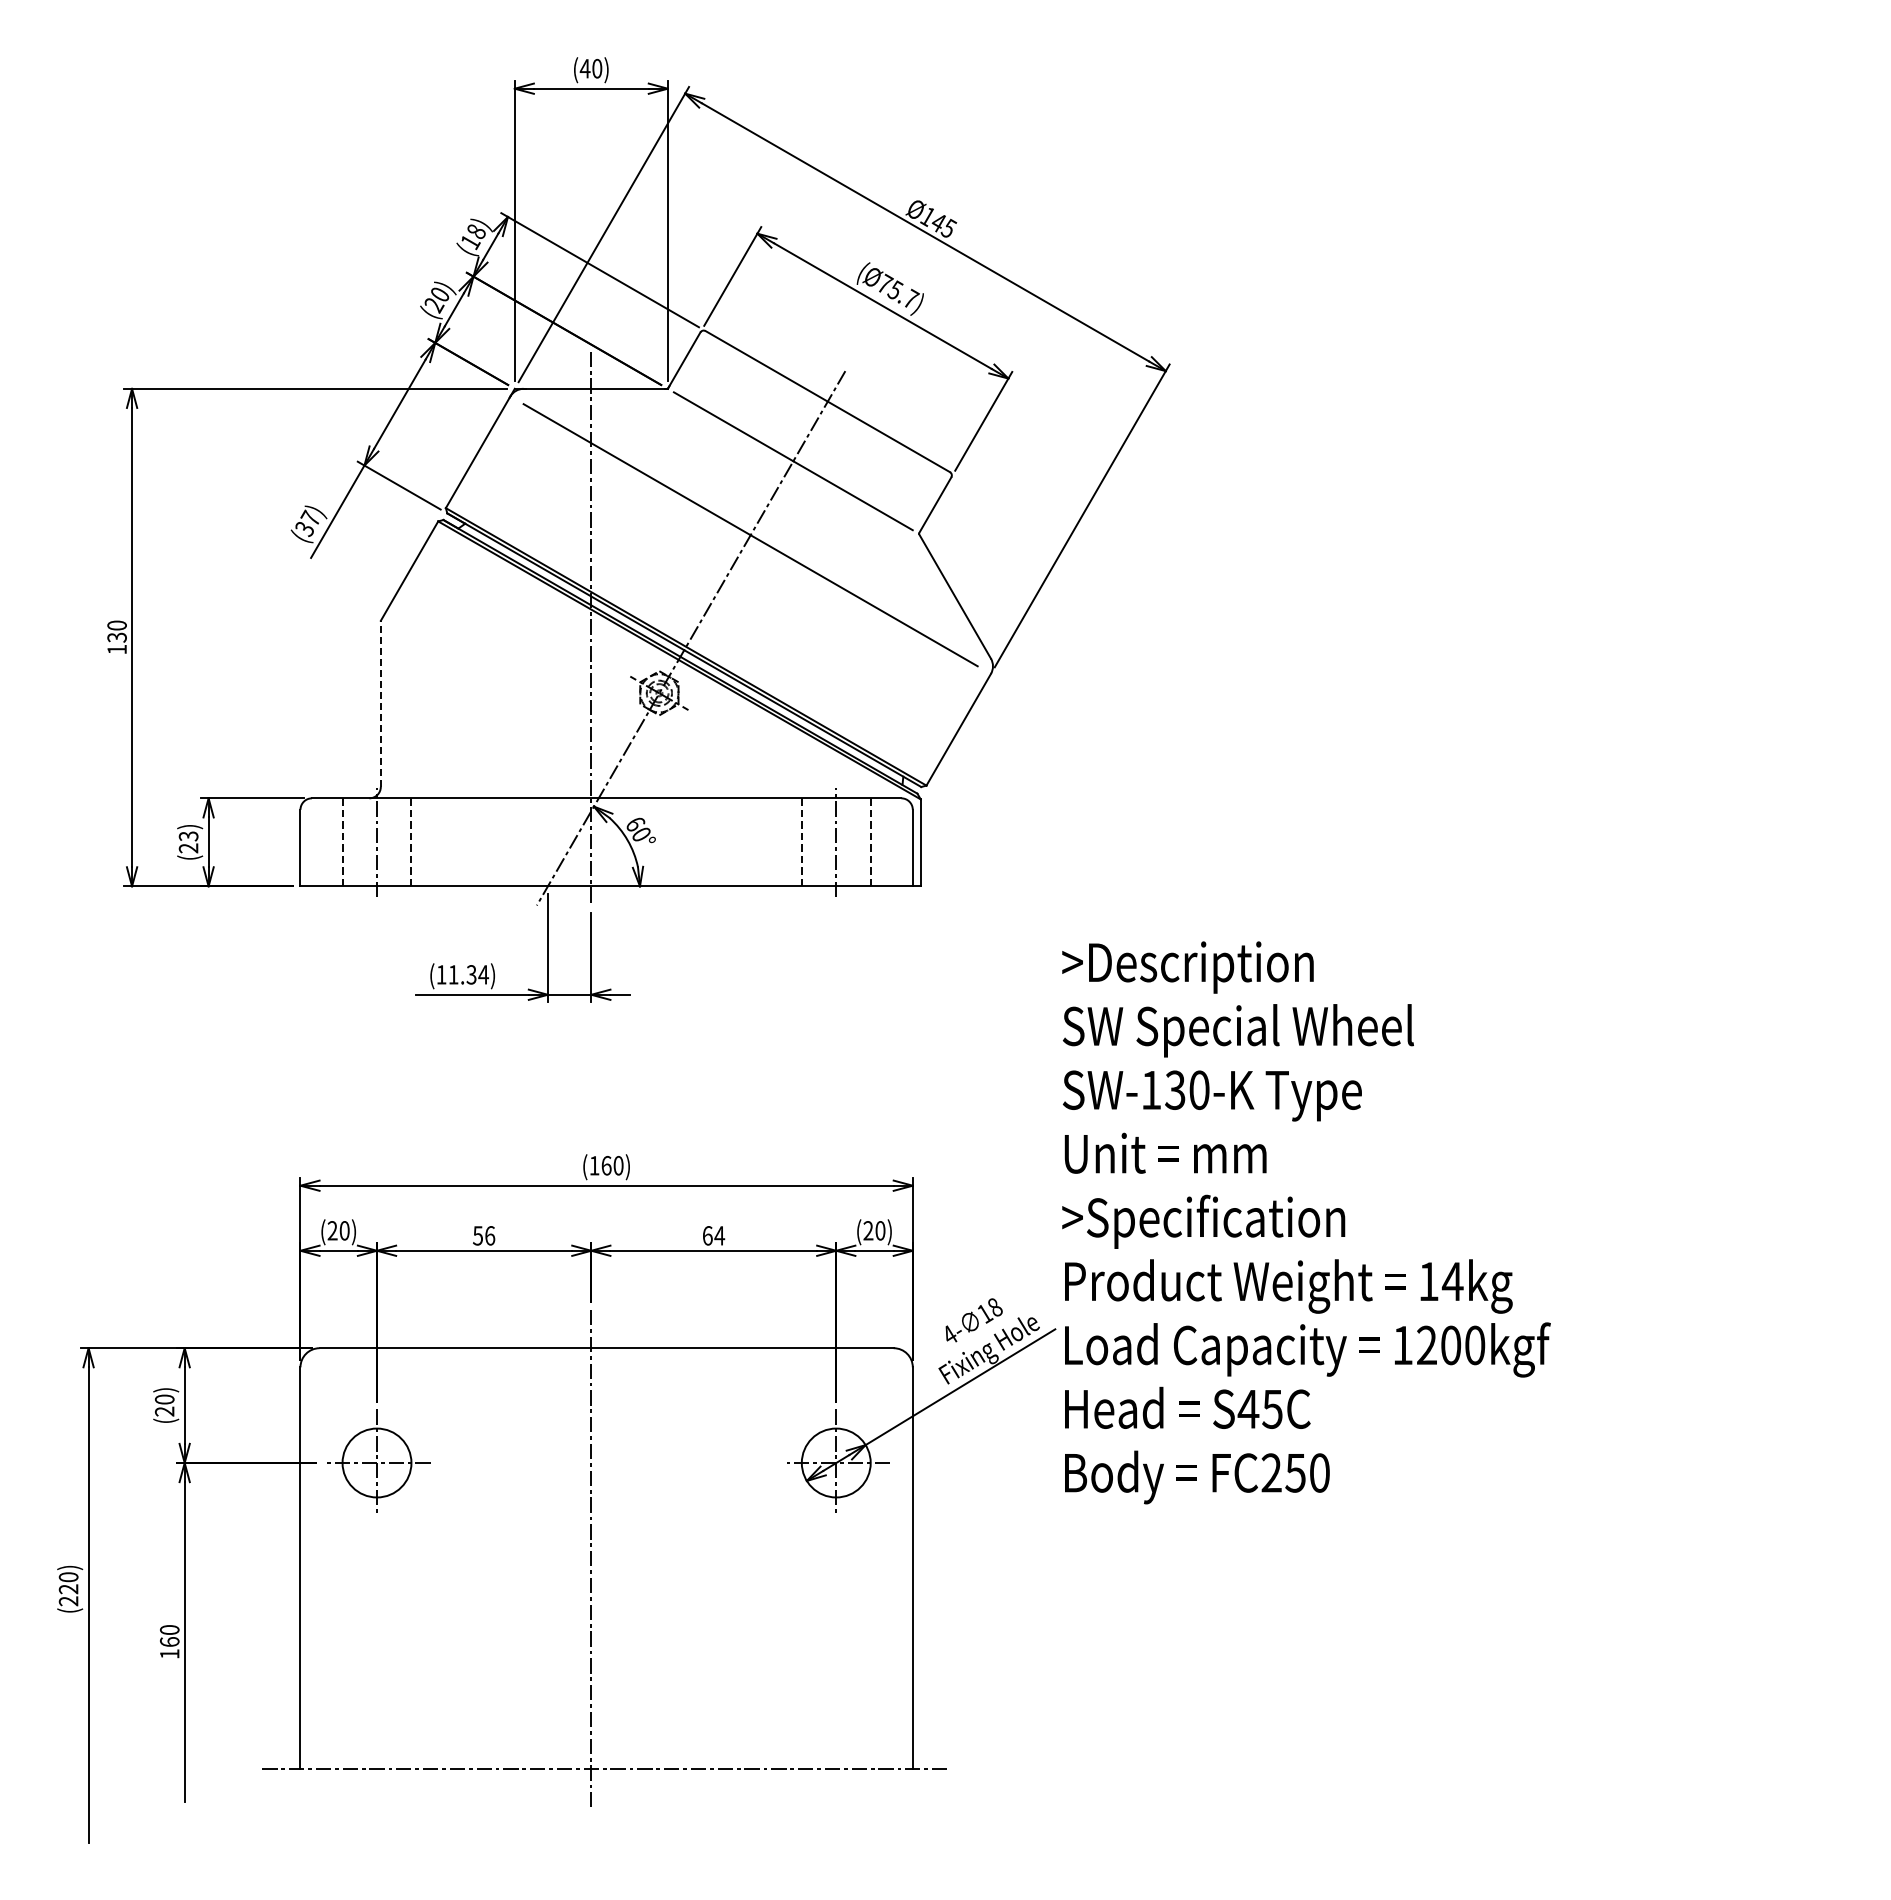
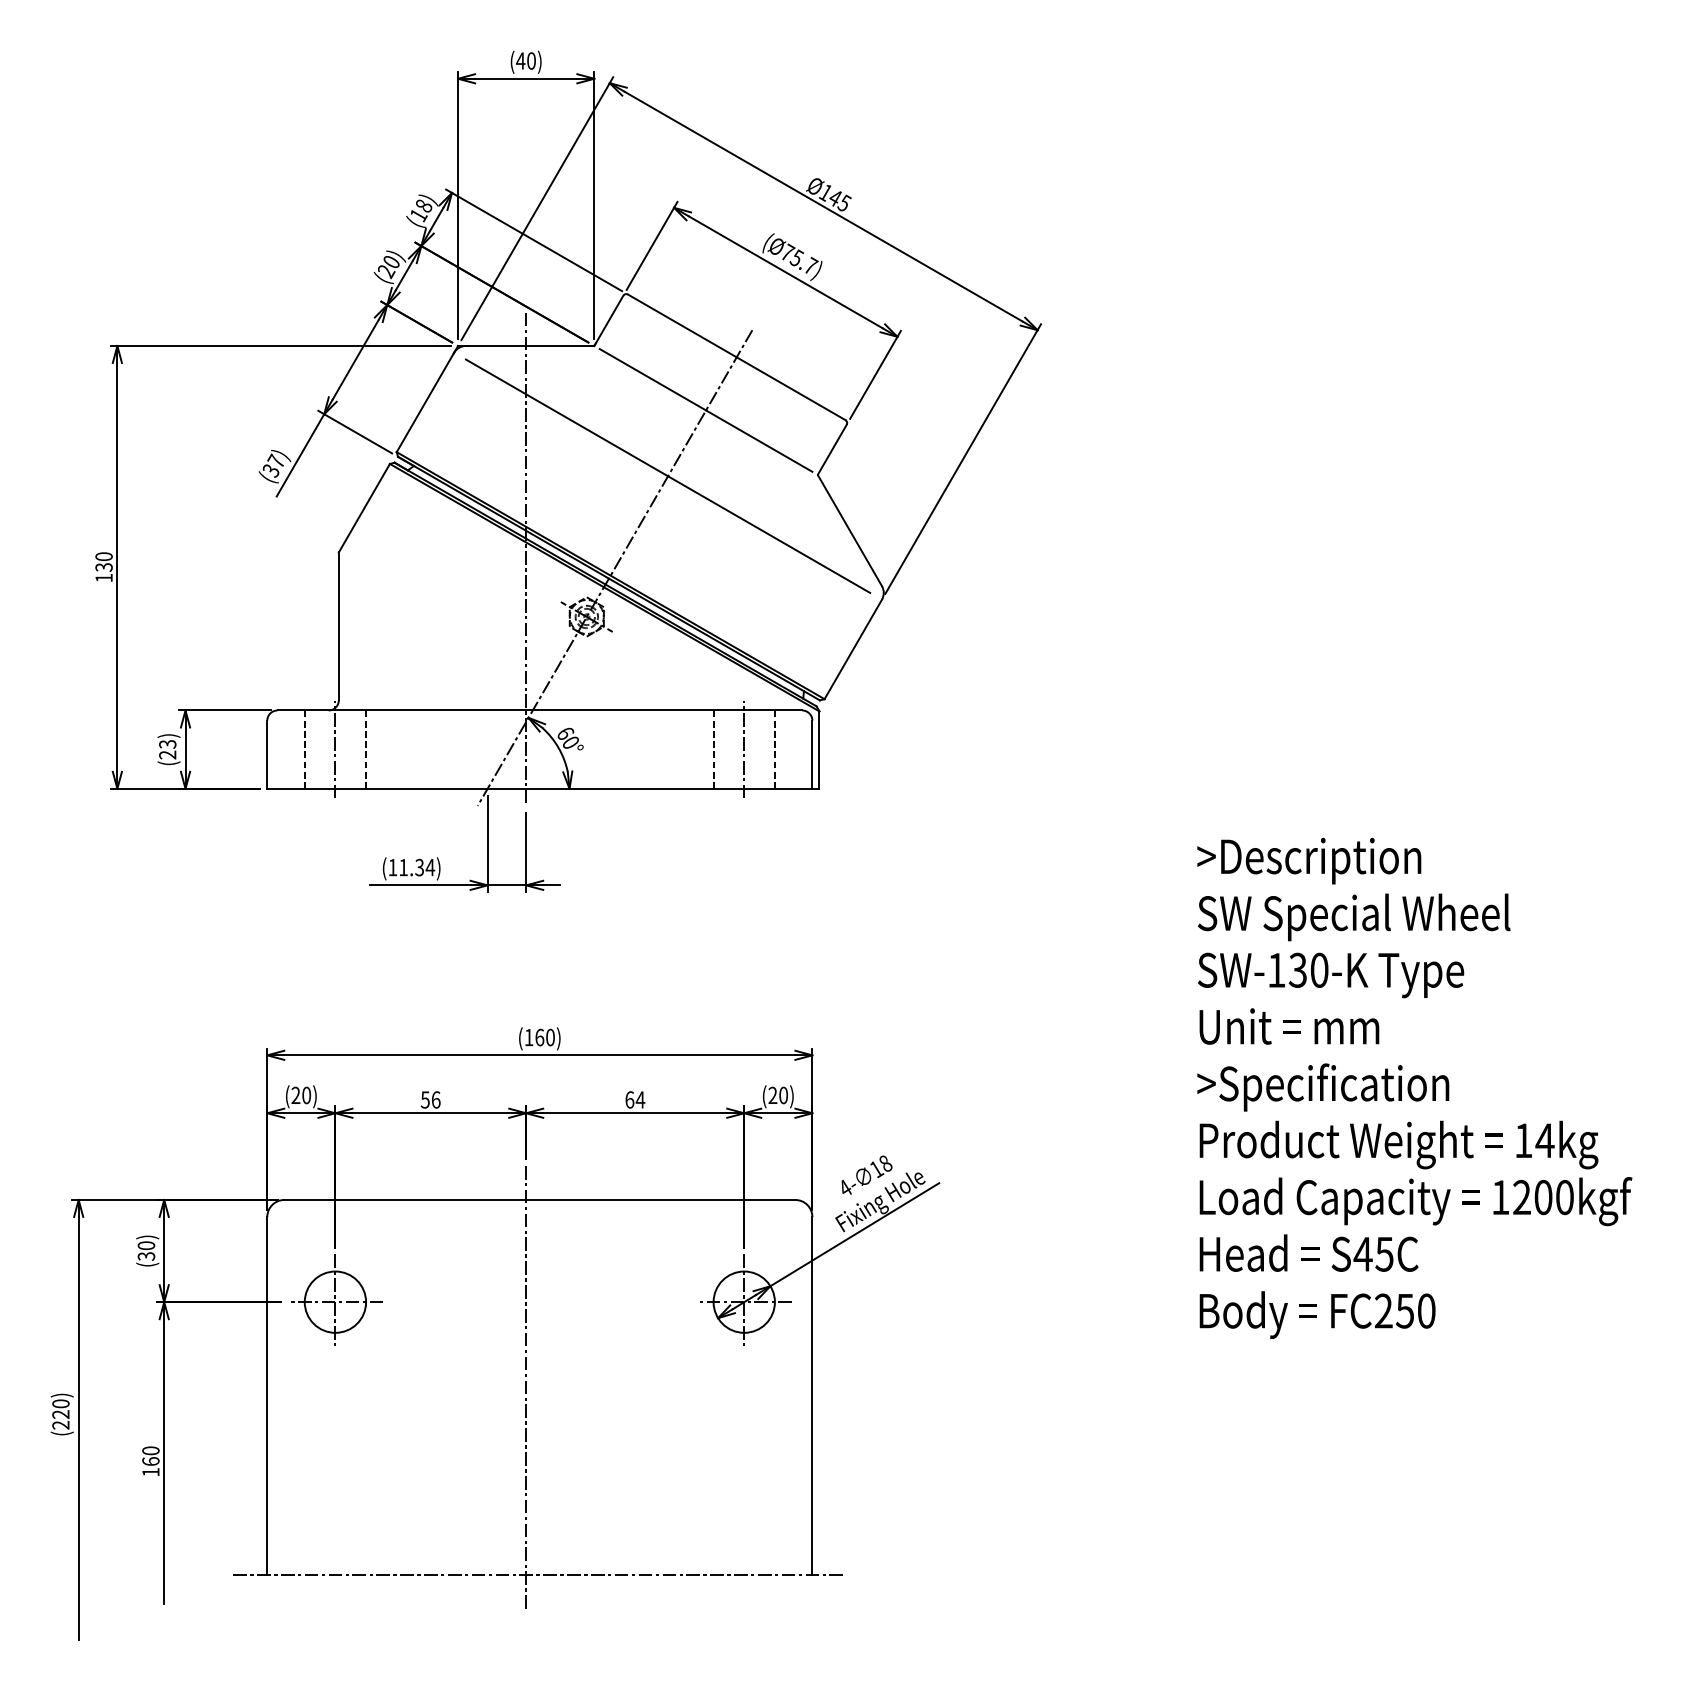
line: (380, 703) -> (338, 626), dashed -> solid
text: (1306, 1222) -> (1414, 1088), moved
text: (164, 1411) -> (146, 1256), (20) -> (30)

